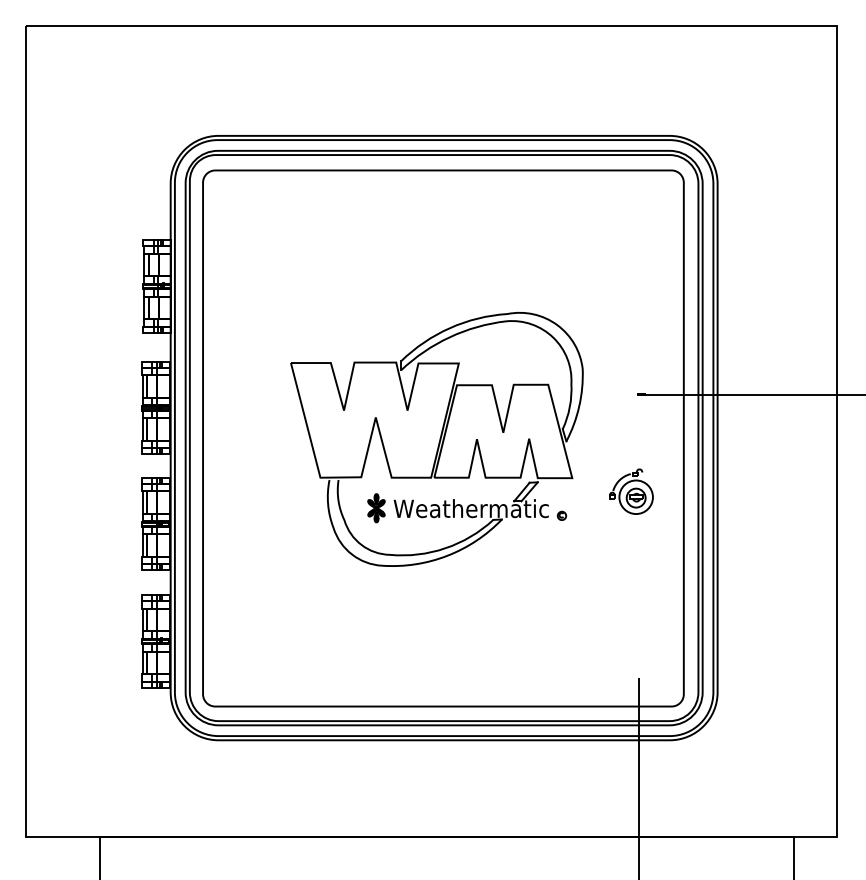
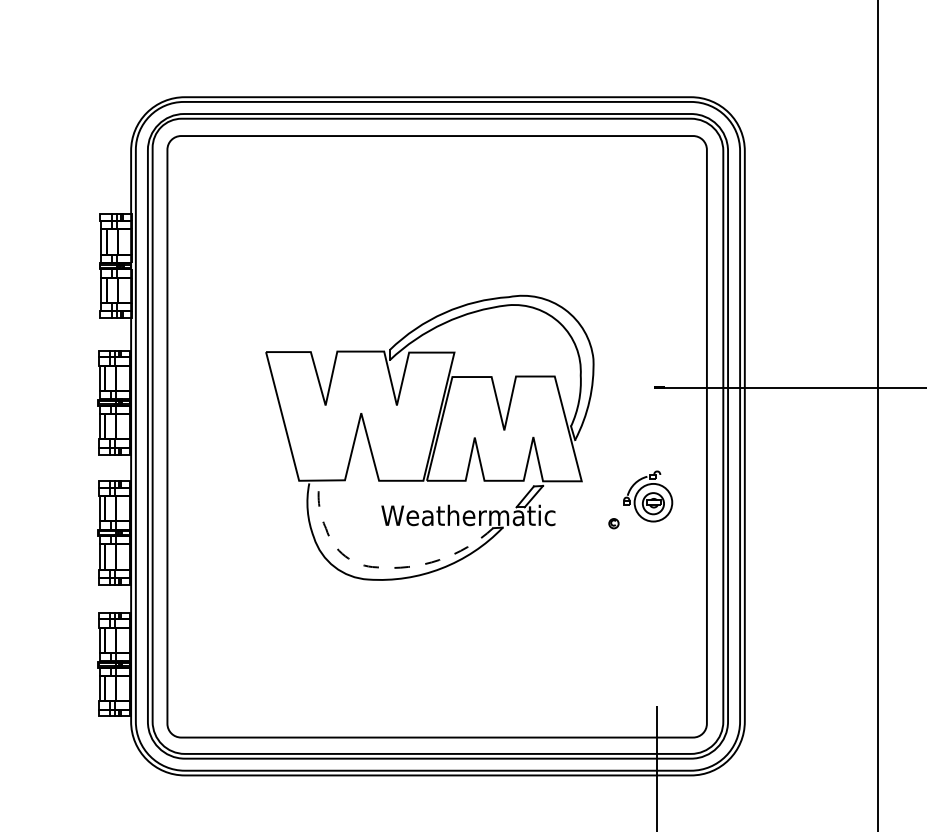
part: (376, 508) -> (362, 515), removed
part: (561, 515) -> (613, 523), moved
line: (389, 554) -> (376, 566), solid -> dashed

